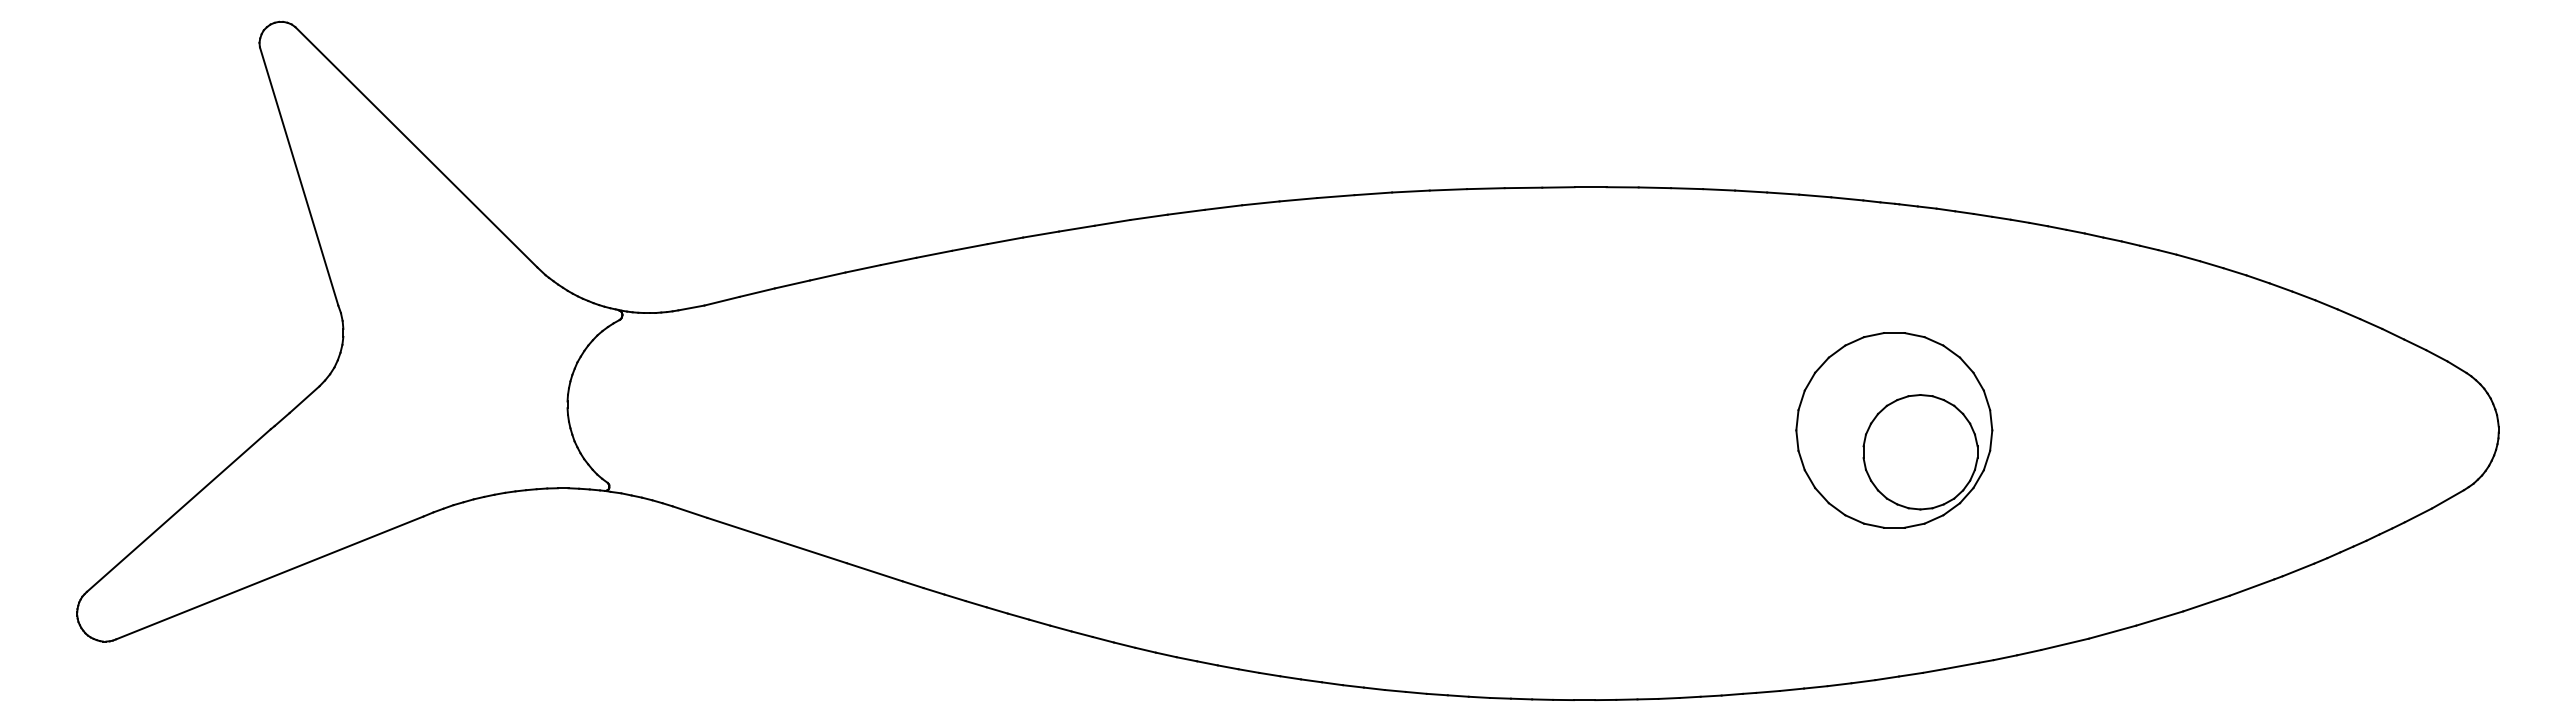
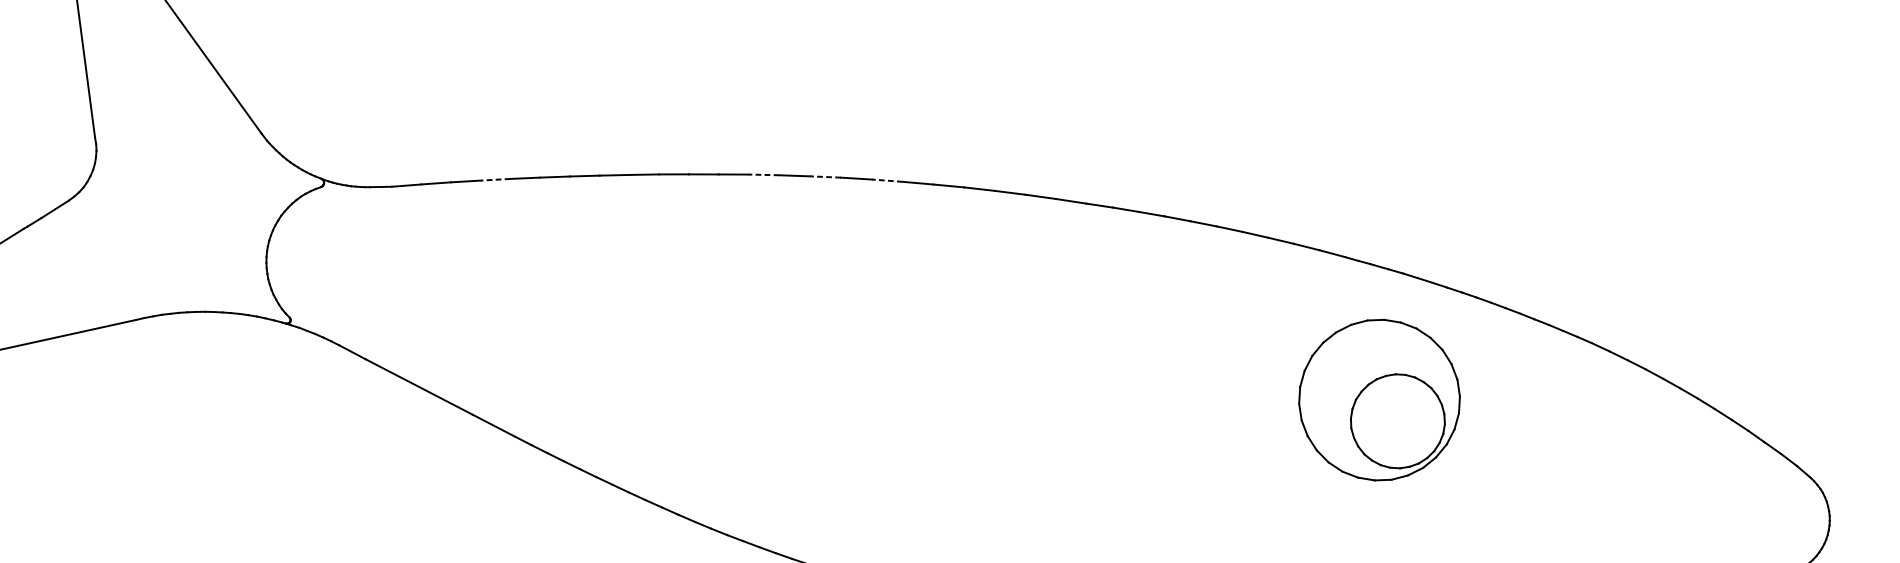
line: (1298, 199) -> (887, 180), solid -> dashed
line: (1223, 207) -> (825, 176), solid -> dashed
line: (1149, 217) -> (764, 175), solid -> dashed
line: (827, 276) -> (495, 179), solid -> dashed
part: (1894, 430) -> (1379, 400), moved

